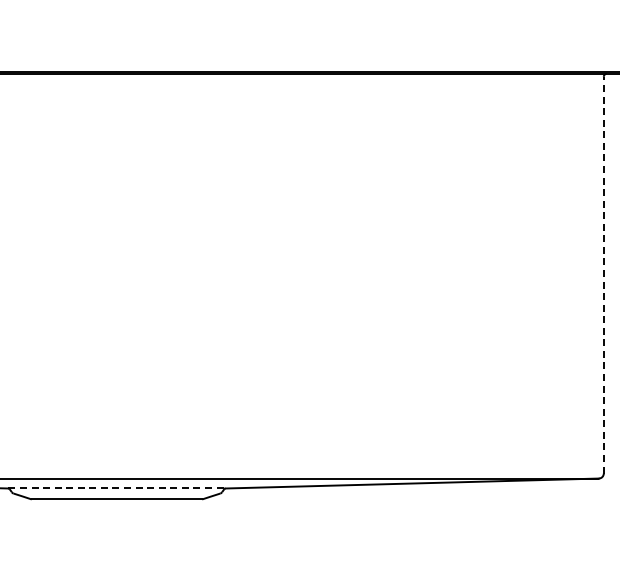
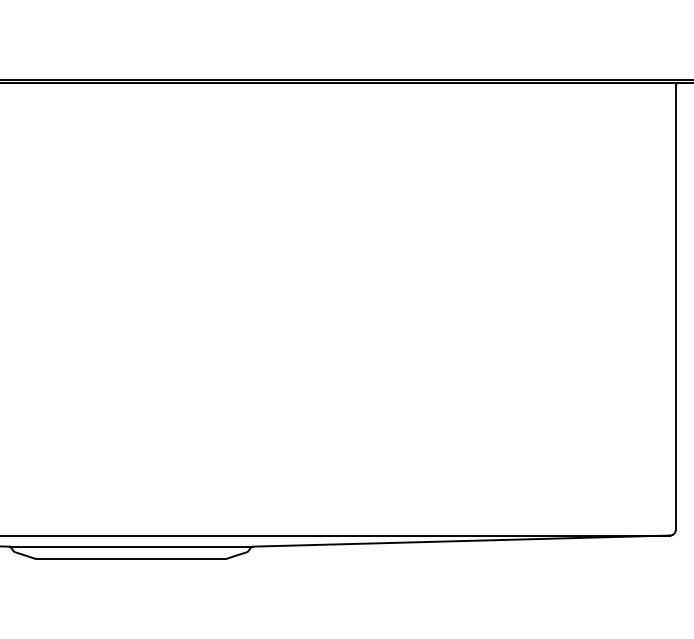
line: (603, 274) -> (675, 307), dashed -> solid
line: (117, 488) -> (131, 546), dashed -> solid

